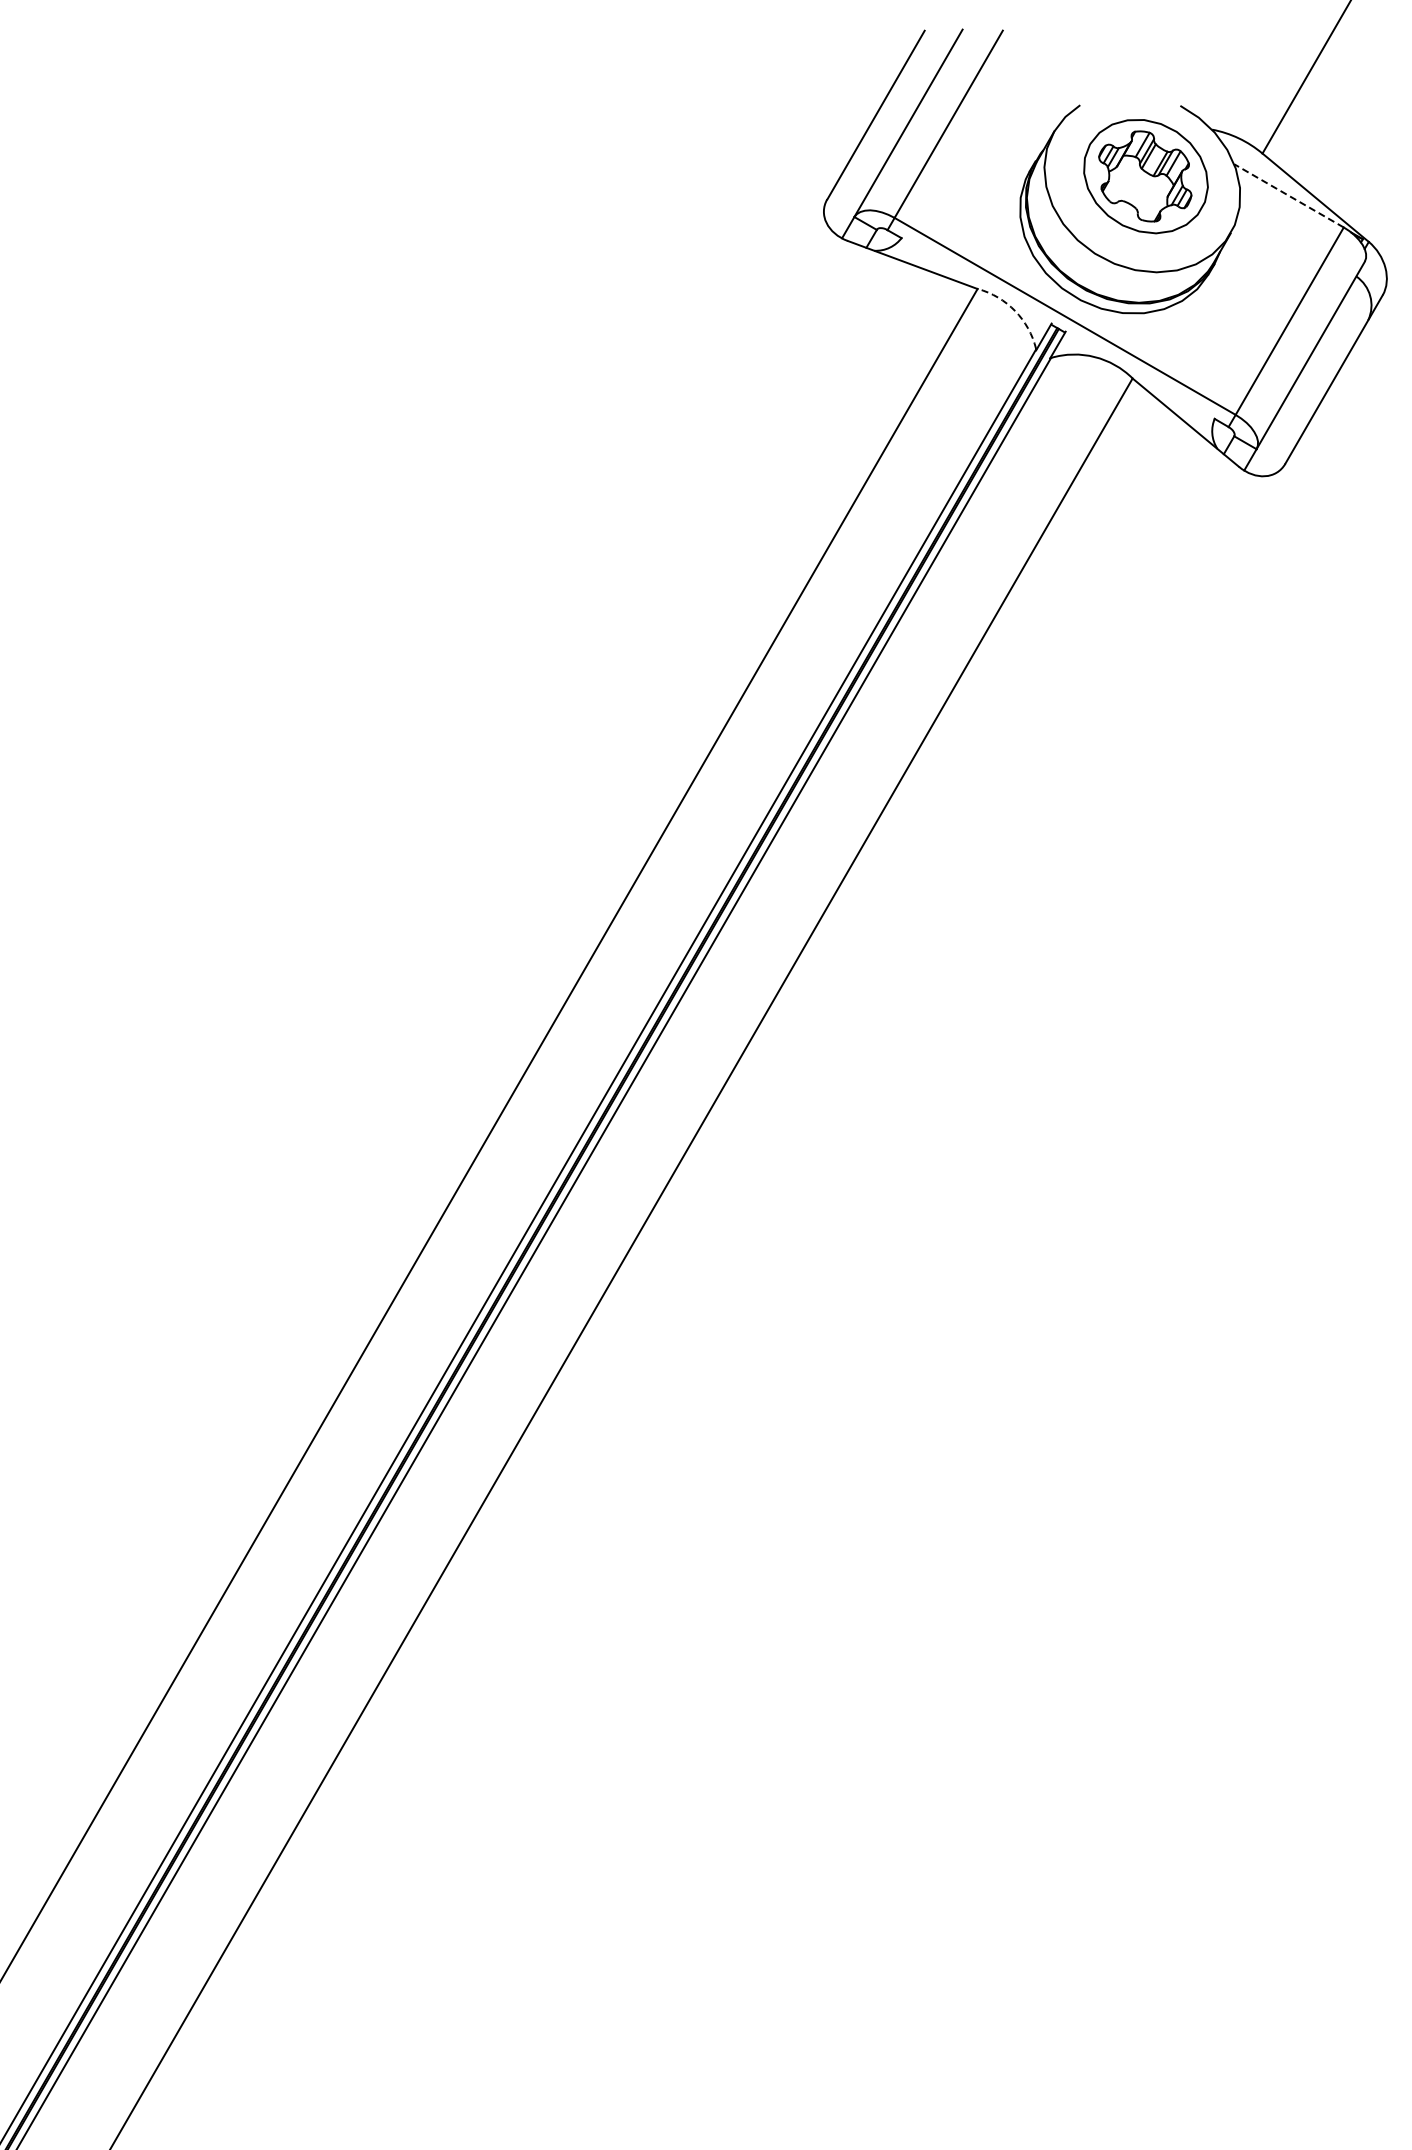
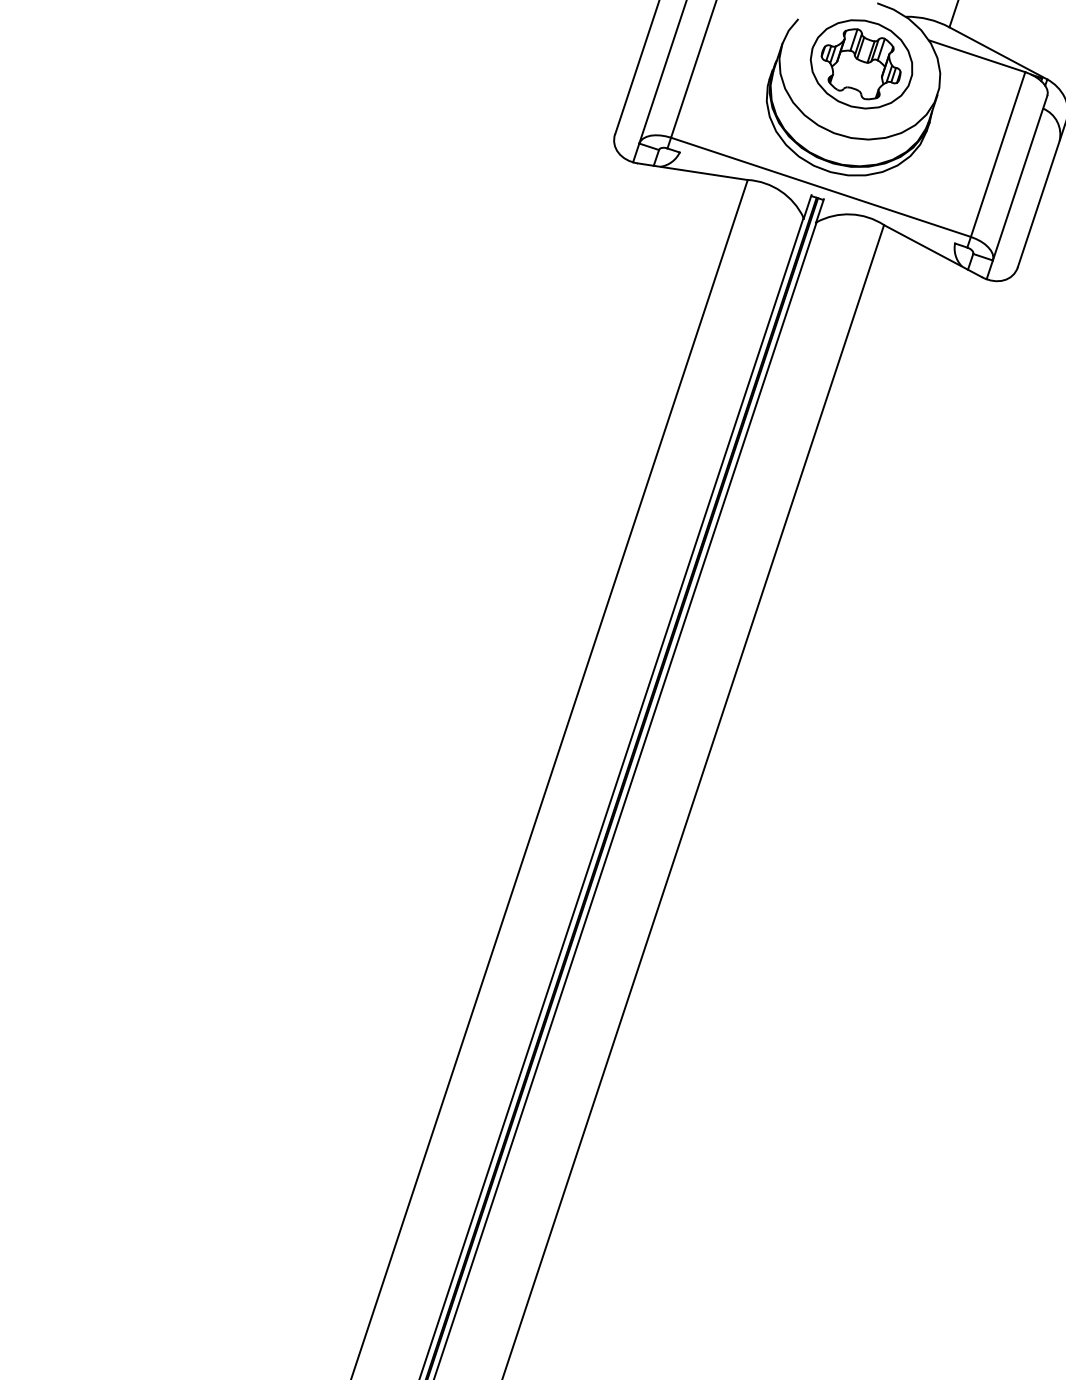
line: (1288, 195) -> (976, 56), dashed -> solid
arc: (1015, 311) -> (781, 191), dashed -> solid

